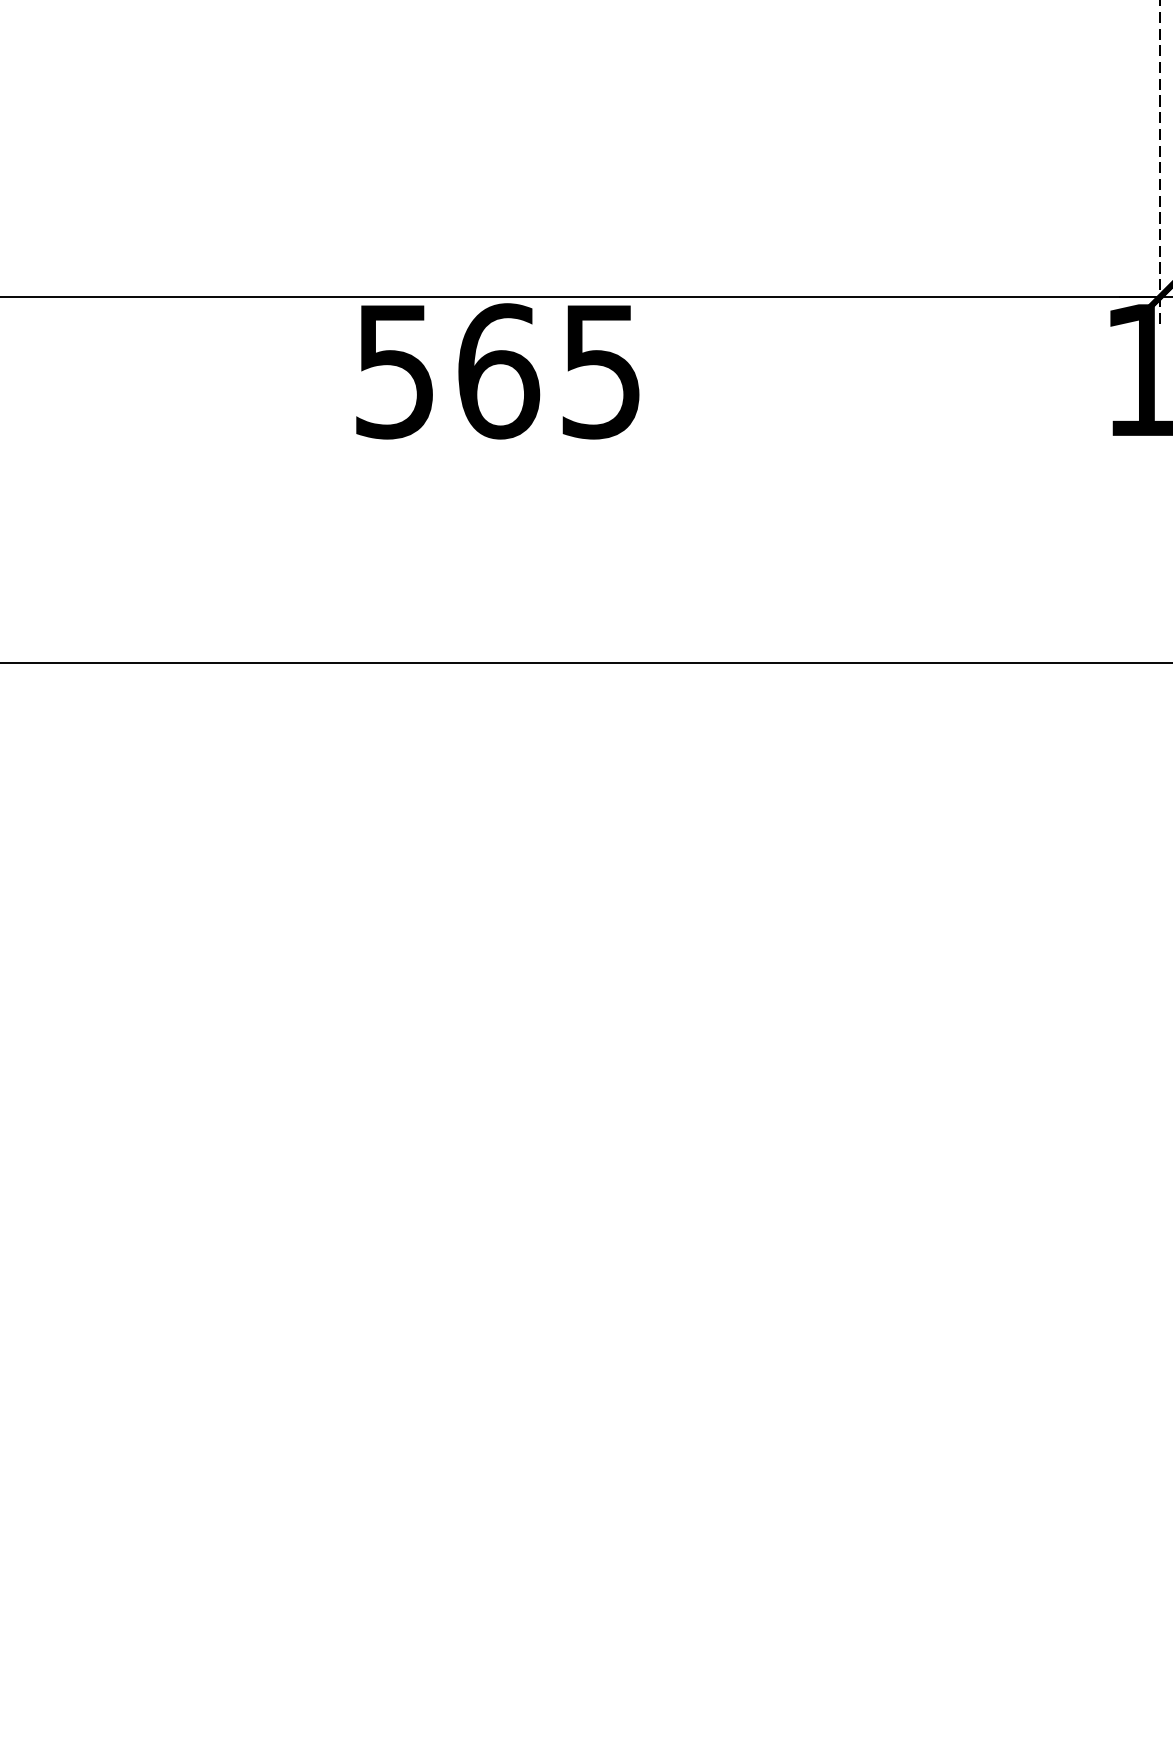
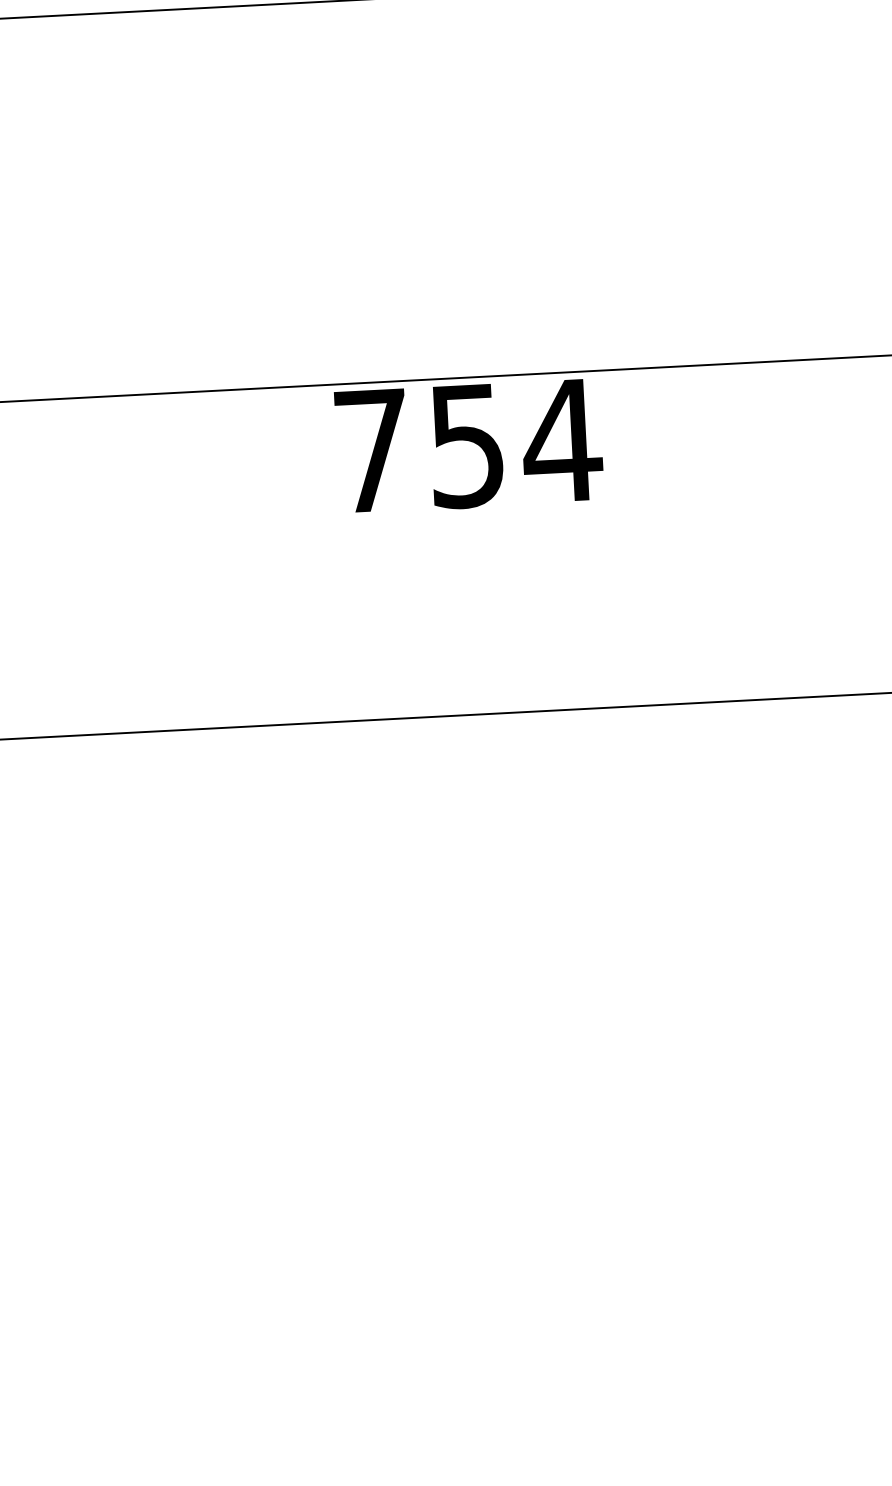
text: (500, 371) -> (469, 445), 565 -> 754

